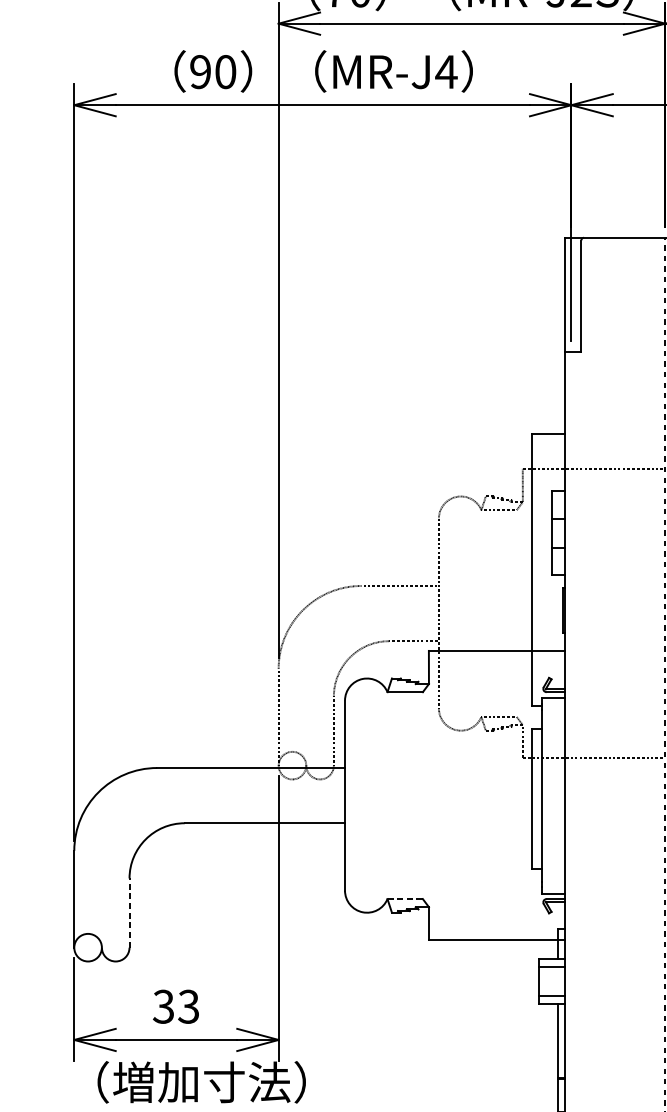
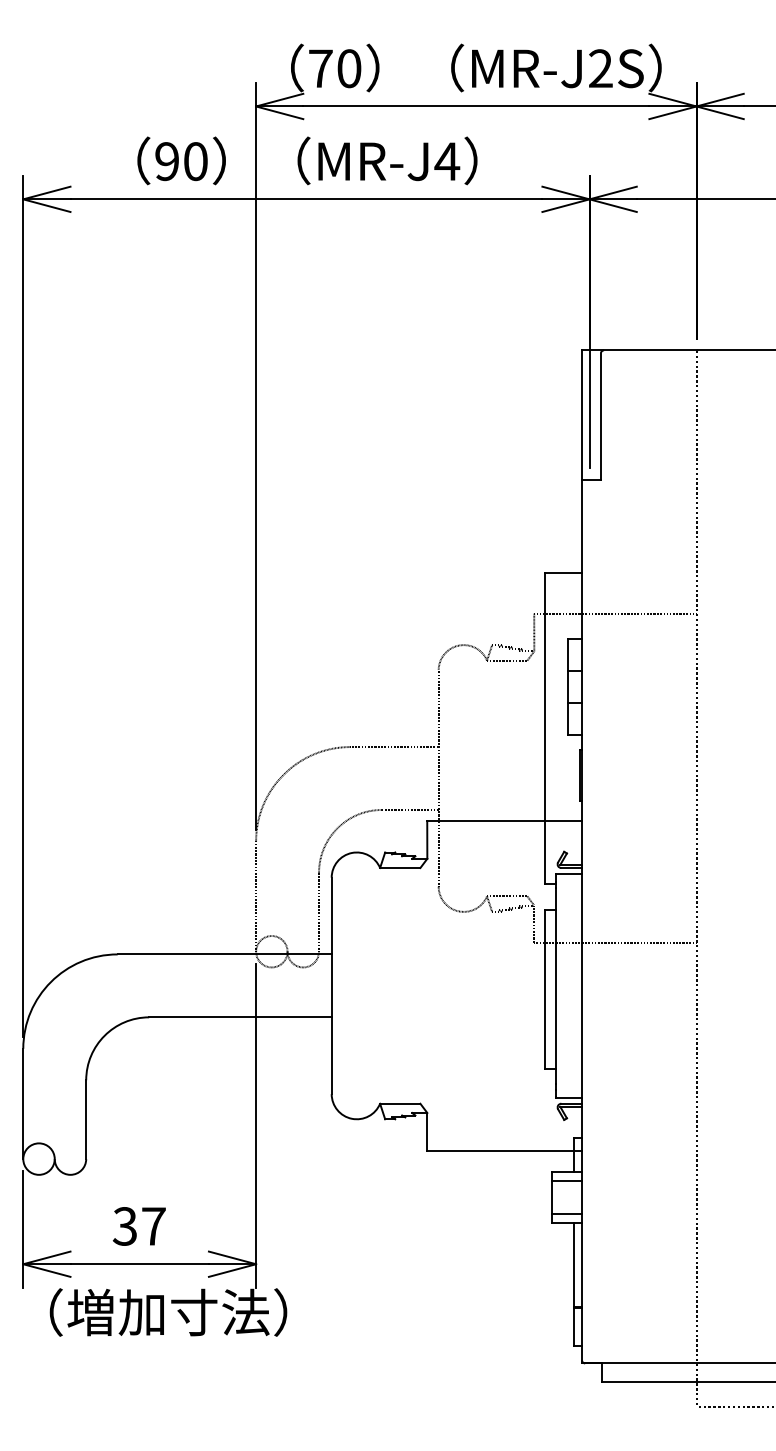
line: (405, 898) -> (400, 1103), dashed -> solid
line: (129, 912) -> (86, 1119), dashed -> solid
text: (188, 1006) -> (153, 1226), 33 -> 37

